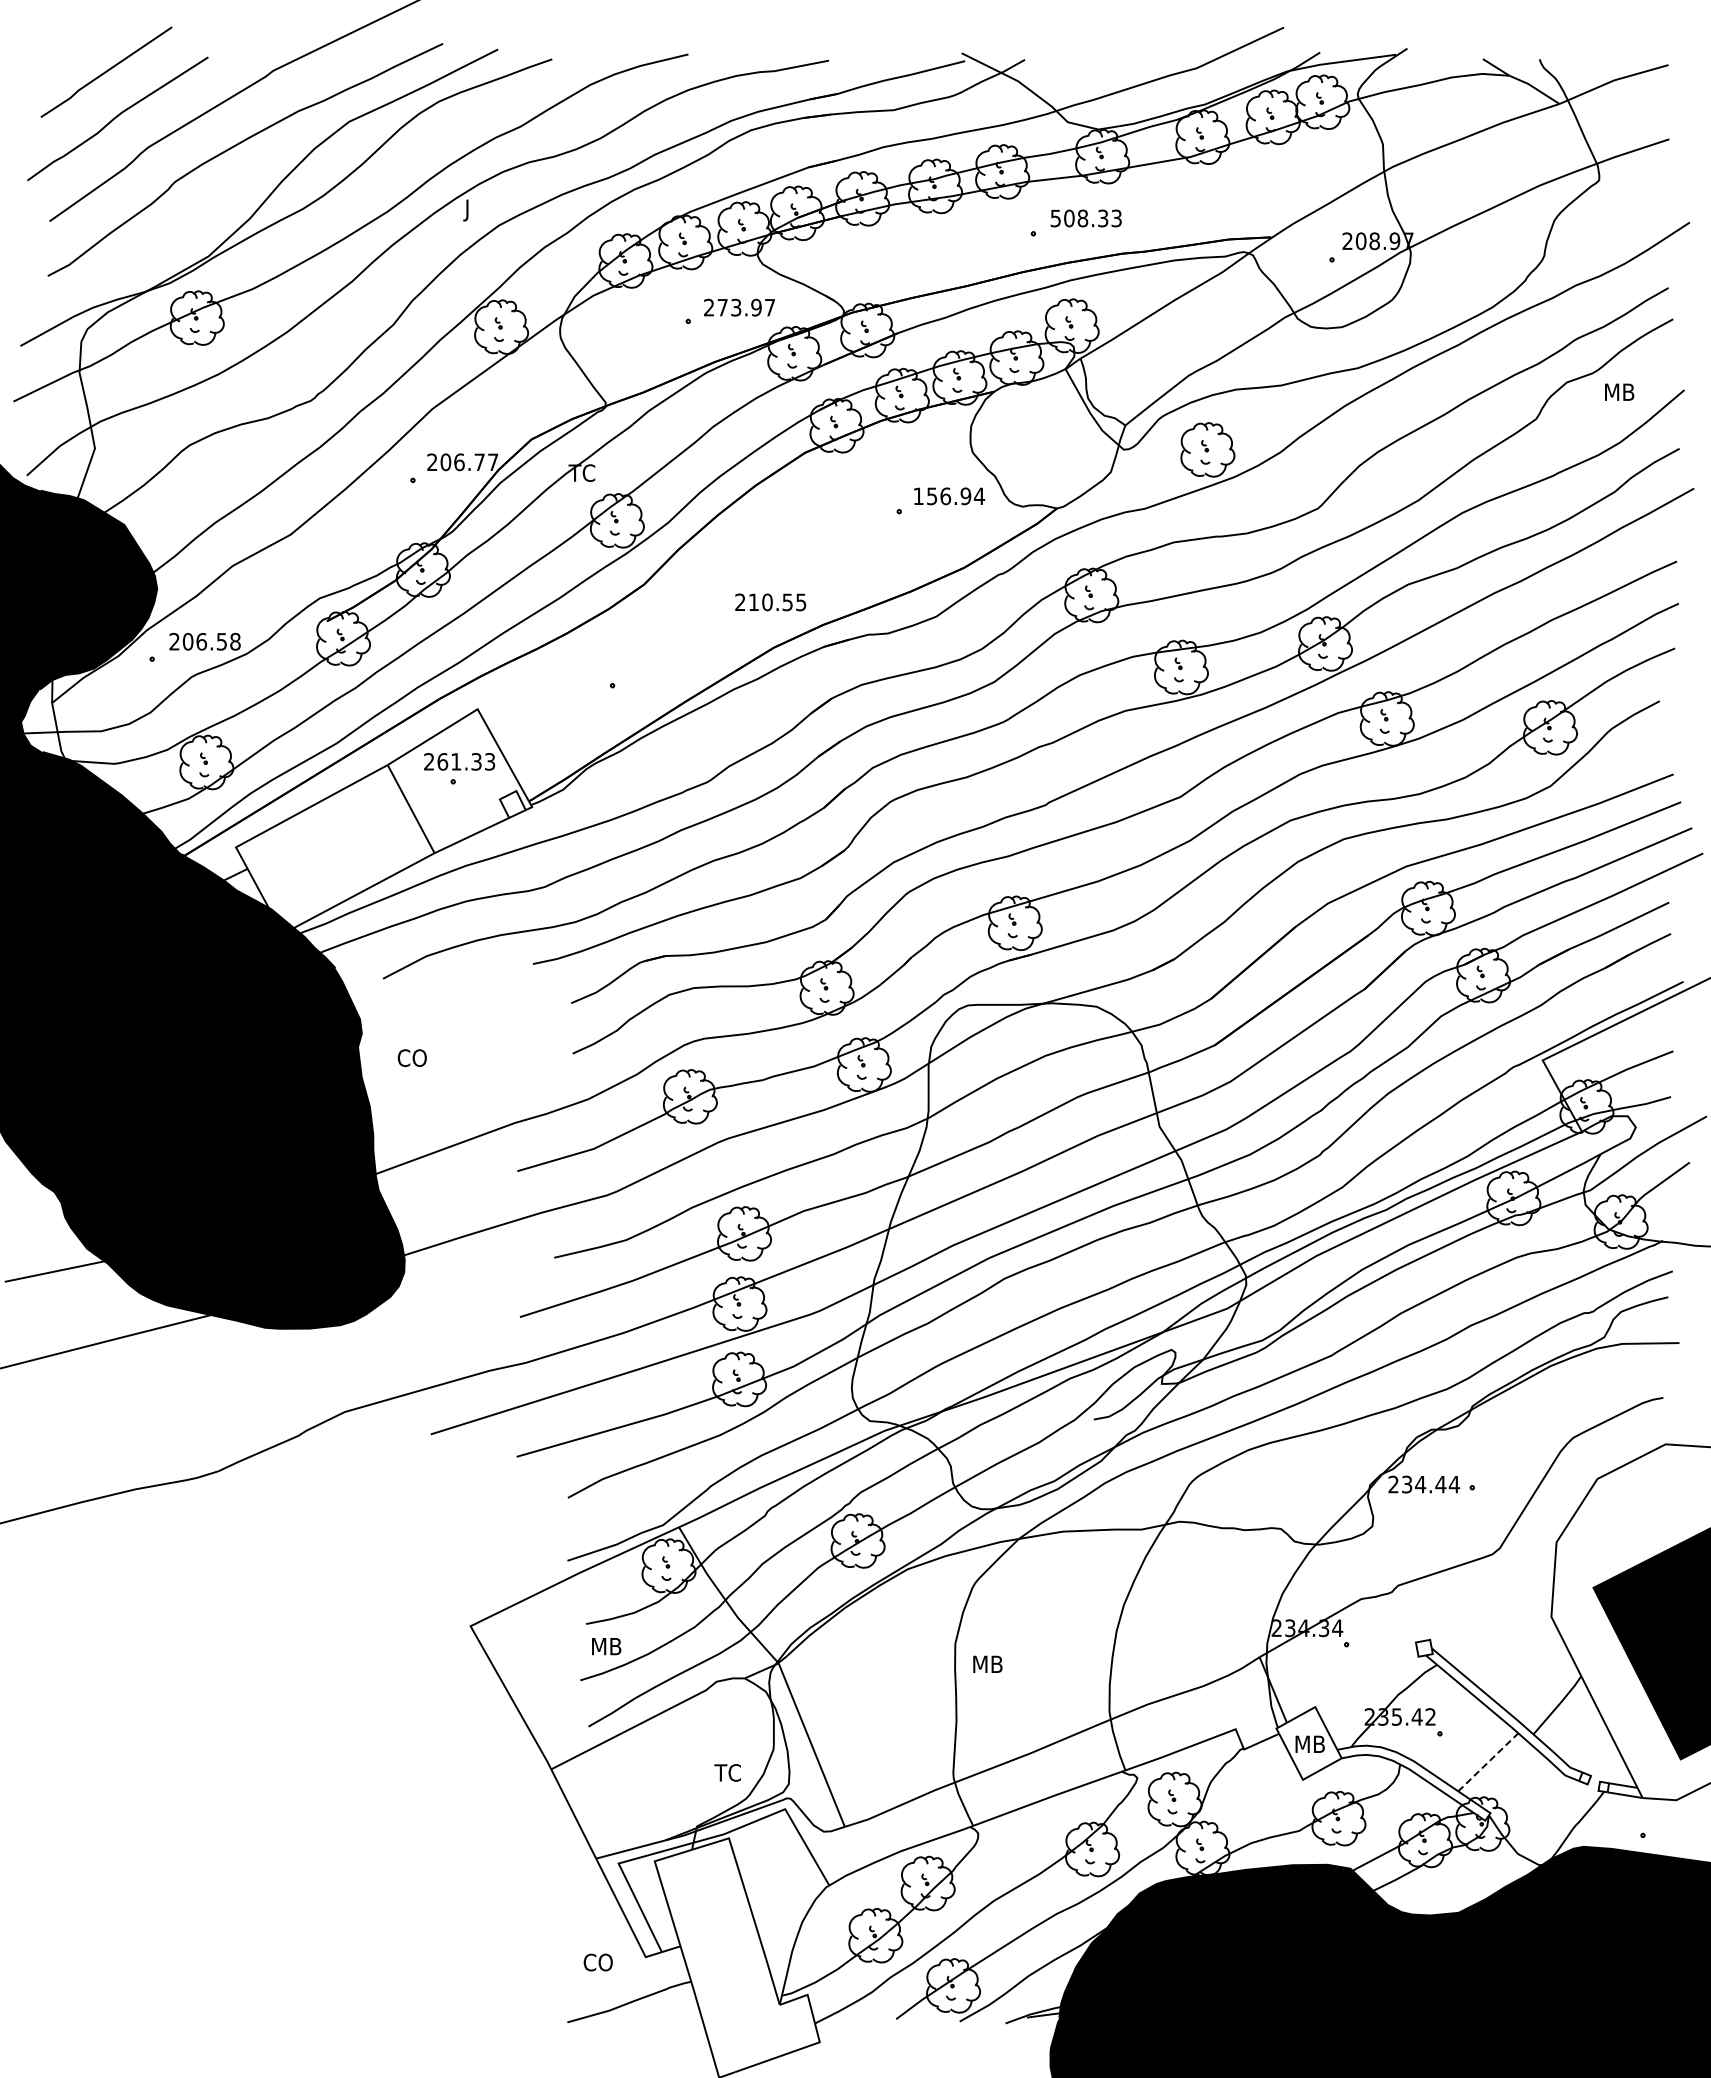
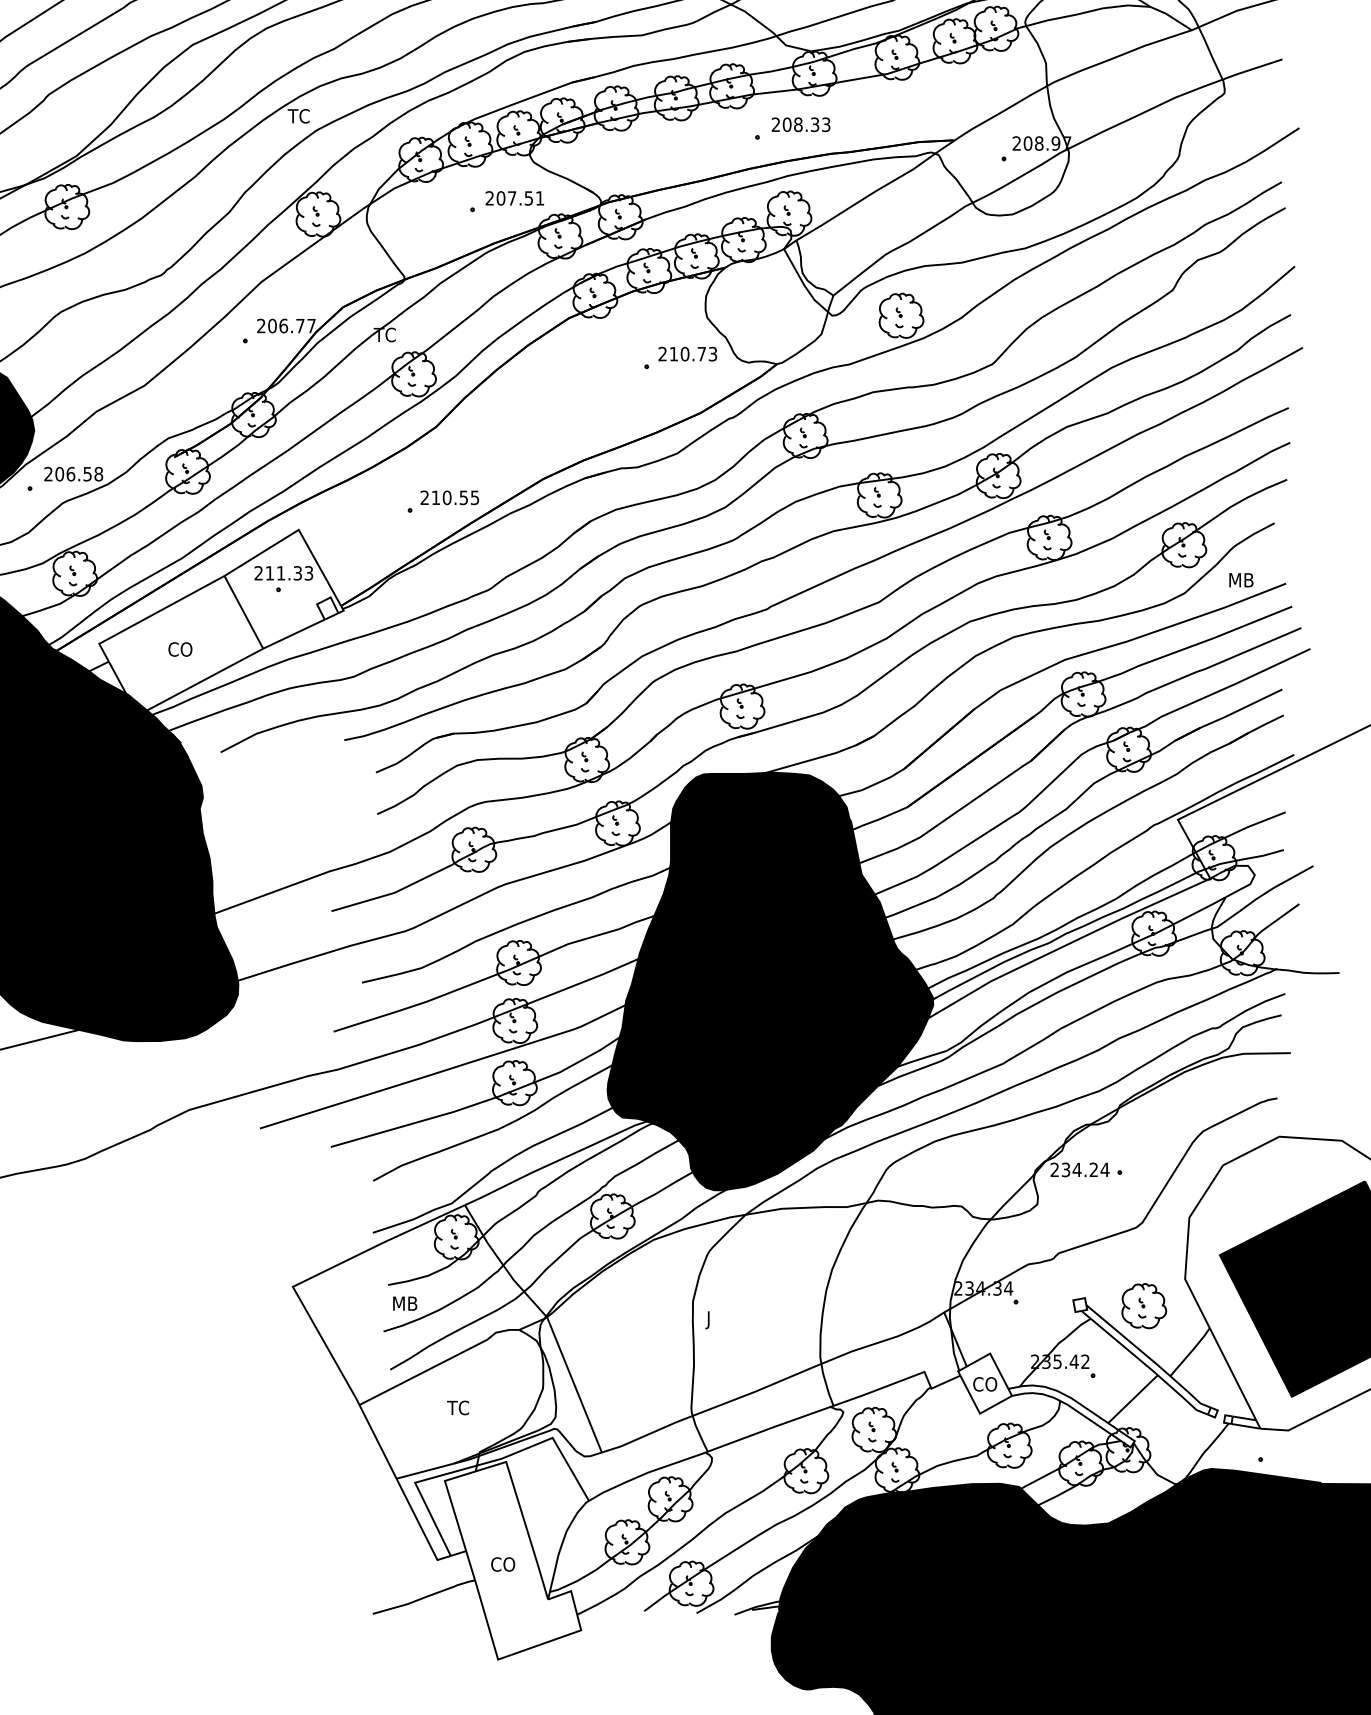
text: (476, 210) -> (297, 118), J -> TC
text: (1055, 218) -> (775, 124), 508.33 -> 208.33
text: (745, 307) -> (519, 198), 273.97 -> 207.51
text: (1619, 391) -> (1241, 579), moved
text: (949, 496) -> (688, 354), 156.94 -> 210.73
text: (770, 602) -> (449, 497), moved
text: (442, 761) -> (269, 573), 261.33 -> 211.33
text: (411, 1057) -> (179, 648), moved
fill: (1048, 1256) -> (769, 981), added
text: (1440, 1484) -> (1093, 1169), 234.44 -> 234.24
part: (1501, 1649) -> (1143, 1306), added
text: (986, 1666) -> (718, 1320), MB -> J
text: (1309, 1744) -> (985, 1384), MB -> CO
line: (1488, 1762) -> (1133, 1399), dashed -> solid
text: (727, 1772) -> (457, 1407), moved
text: (597, 1962) -> (502, 1564), moved

